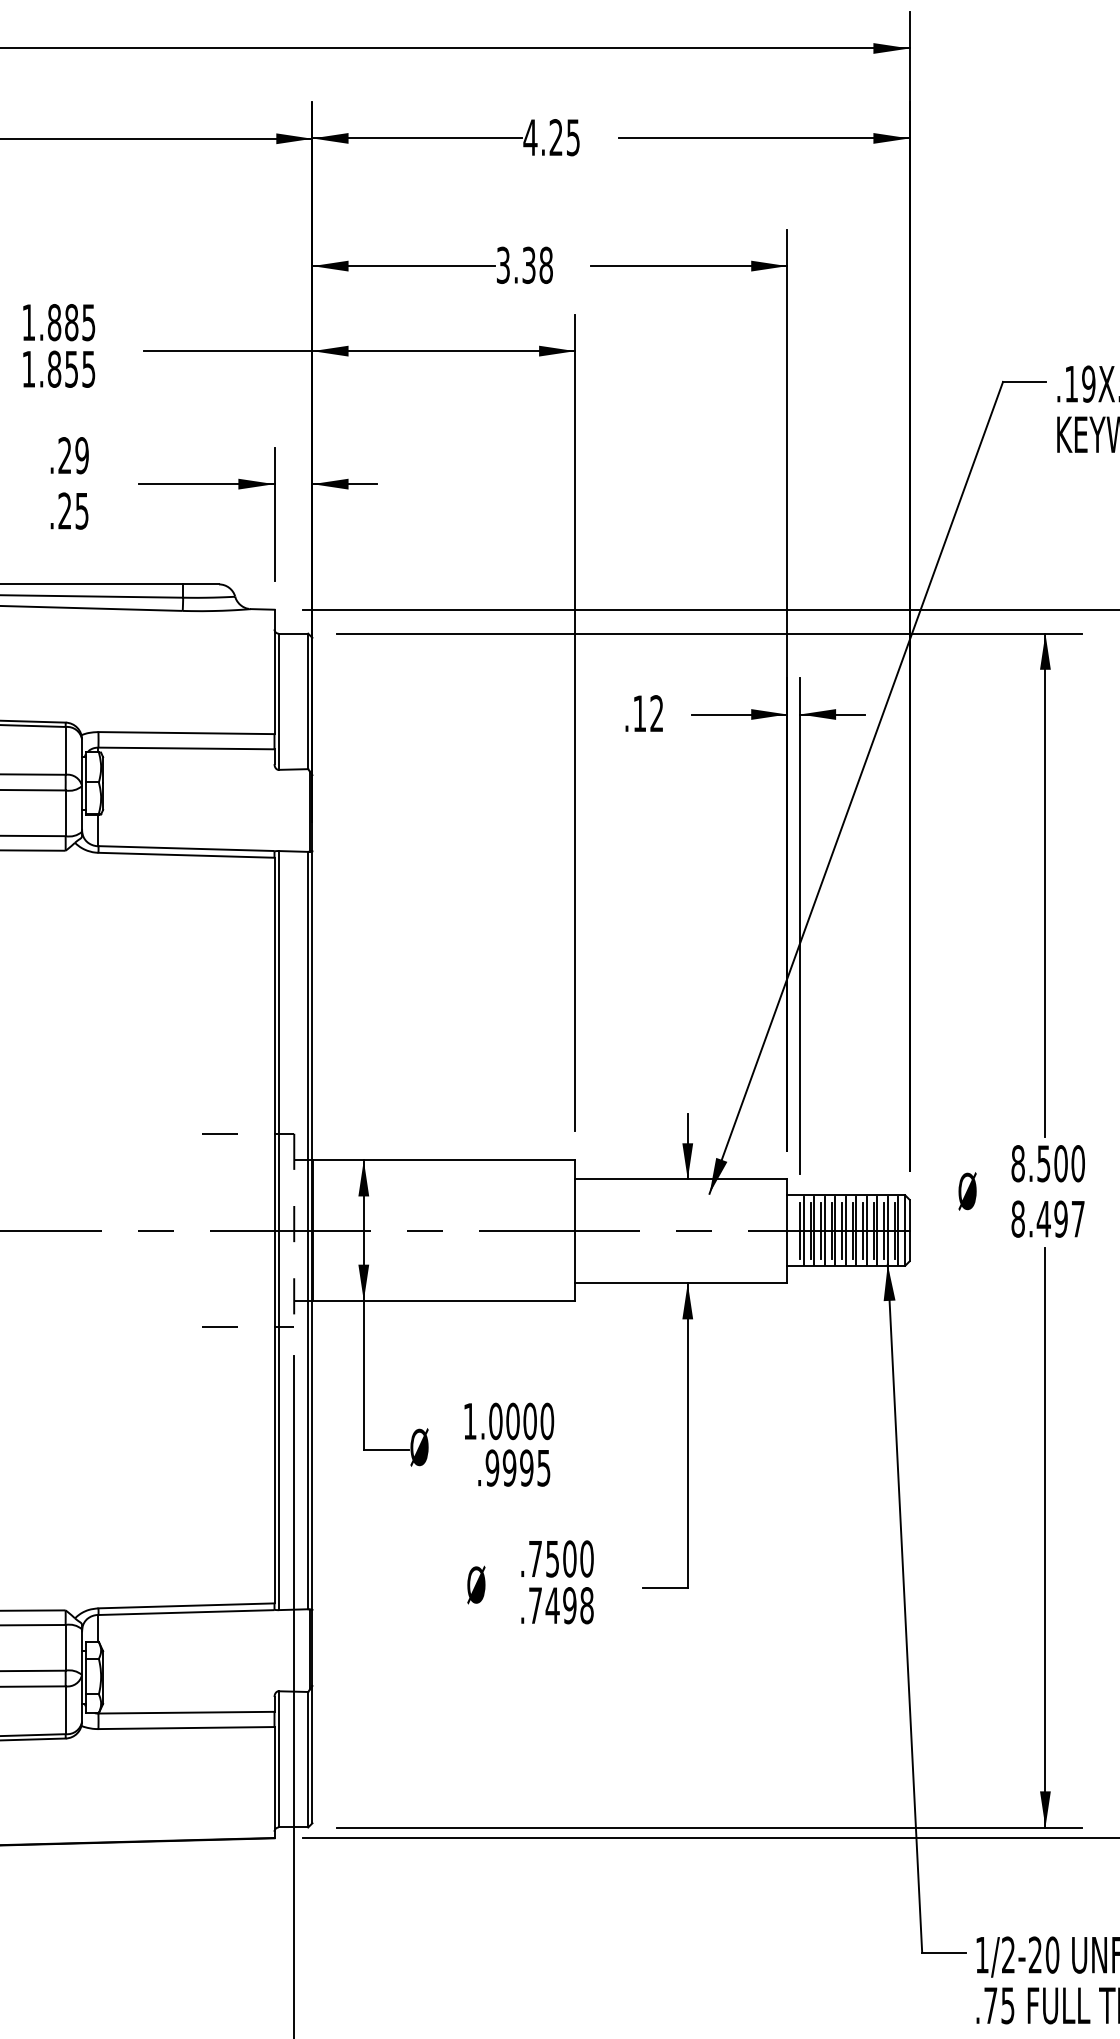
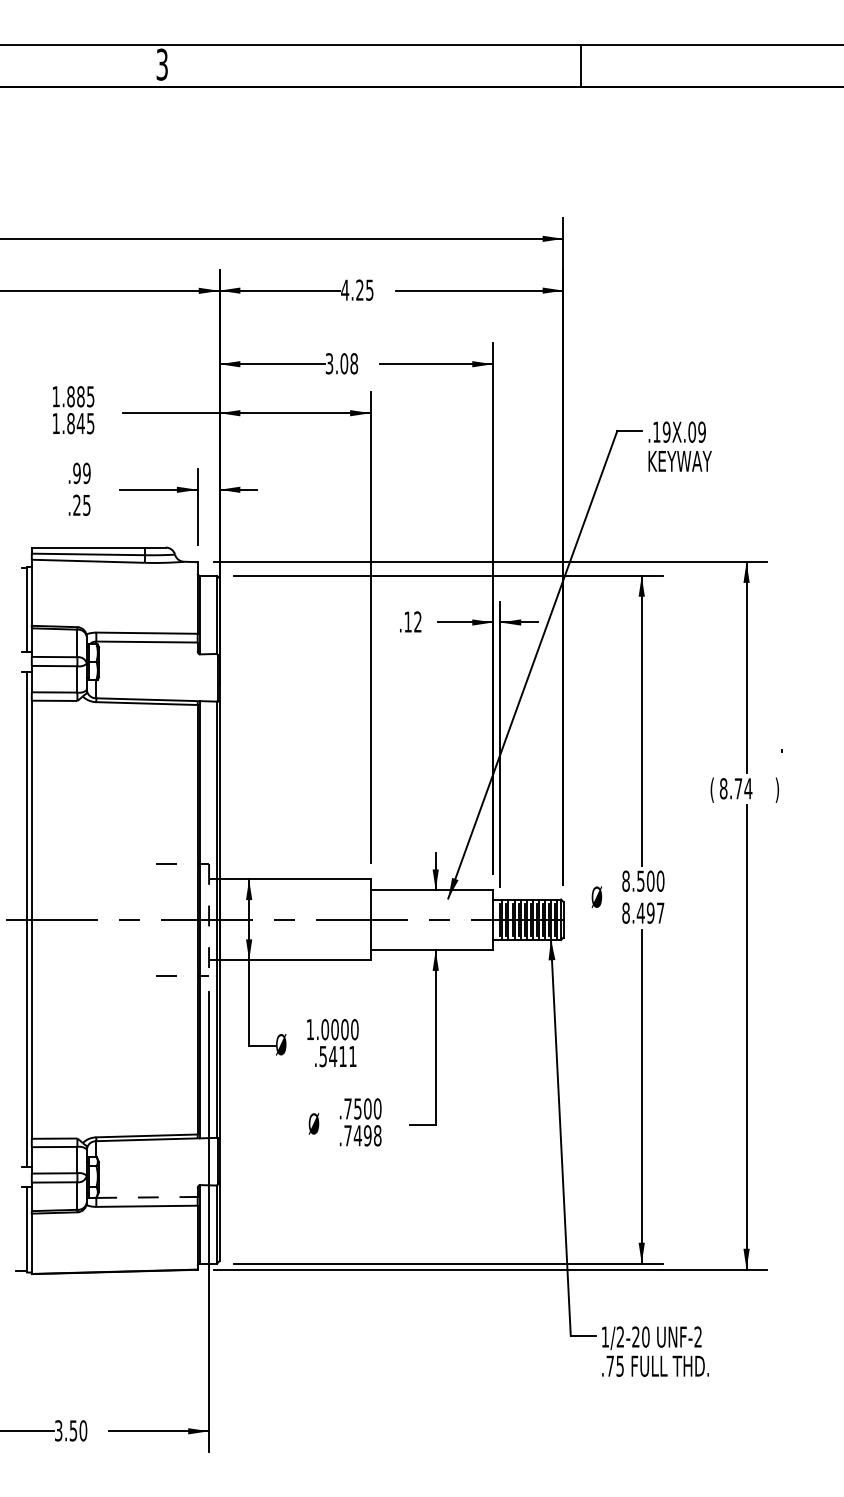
text: (529, 264) -> (344, 363), 3.38 -> 3.08
text: (71, 369) -> (80, 423), 1.855 -> 1.845
text: (64, 455) -> (76, 473), .29 -> .99
text: (517, 1467) -> (337, 1056), .9995 -> .5411
line: (187, 1712) -> (147, 1197), solid -> dashed

